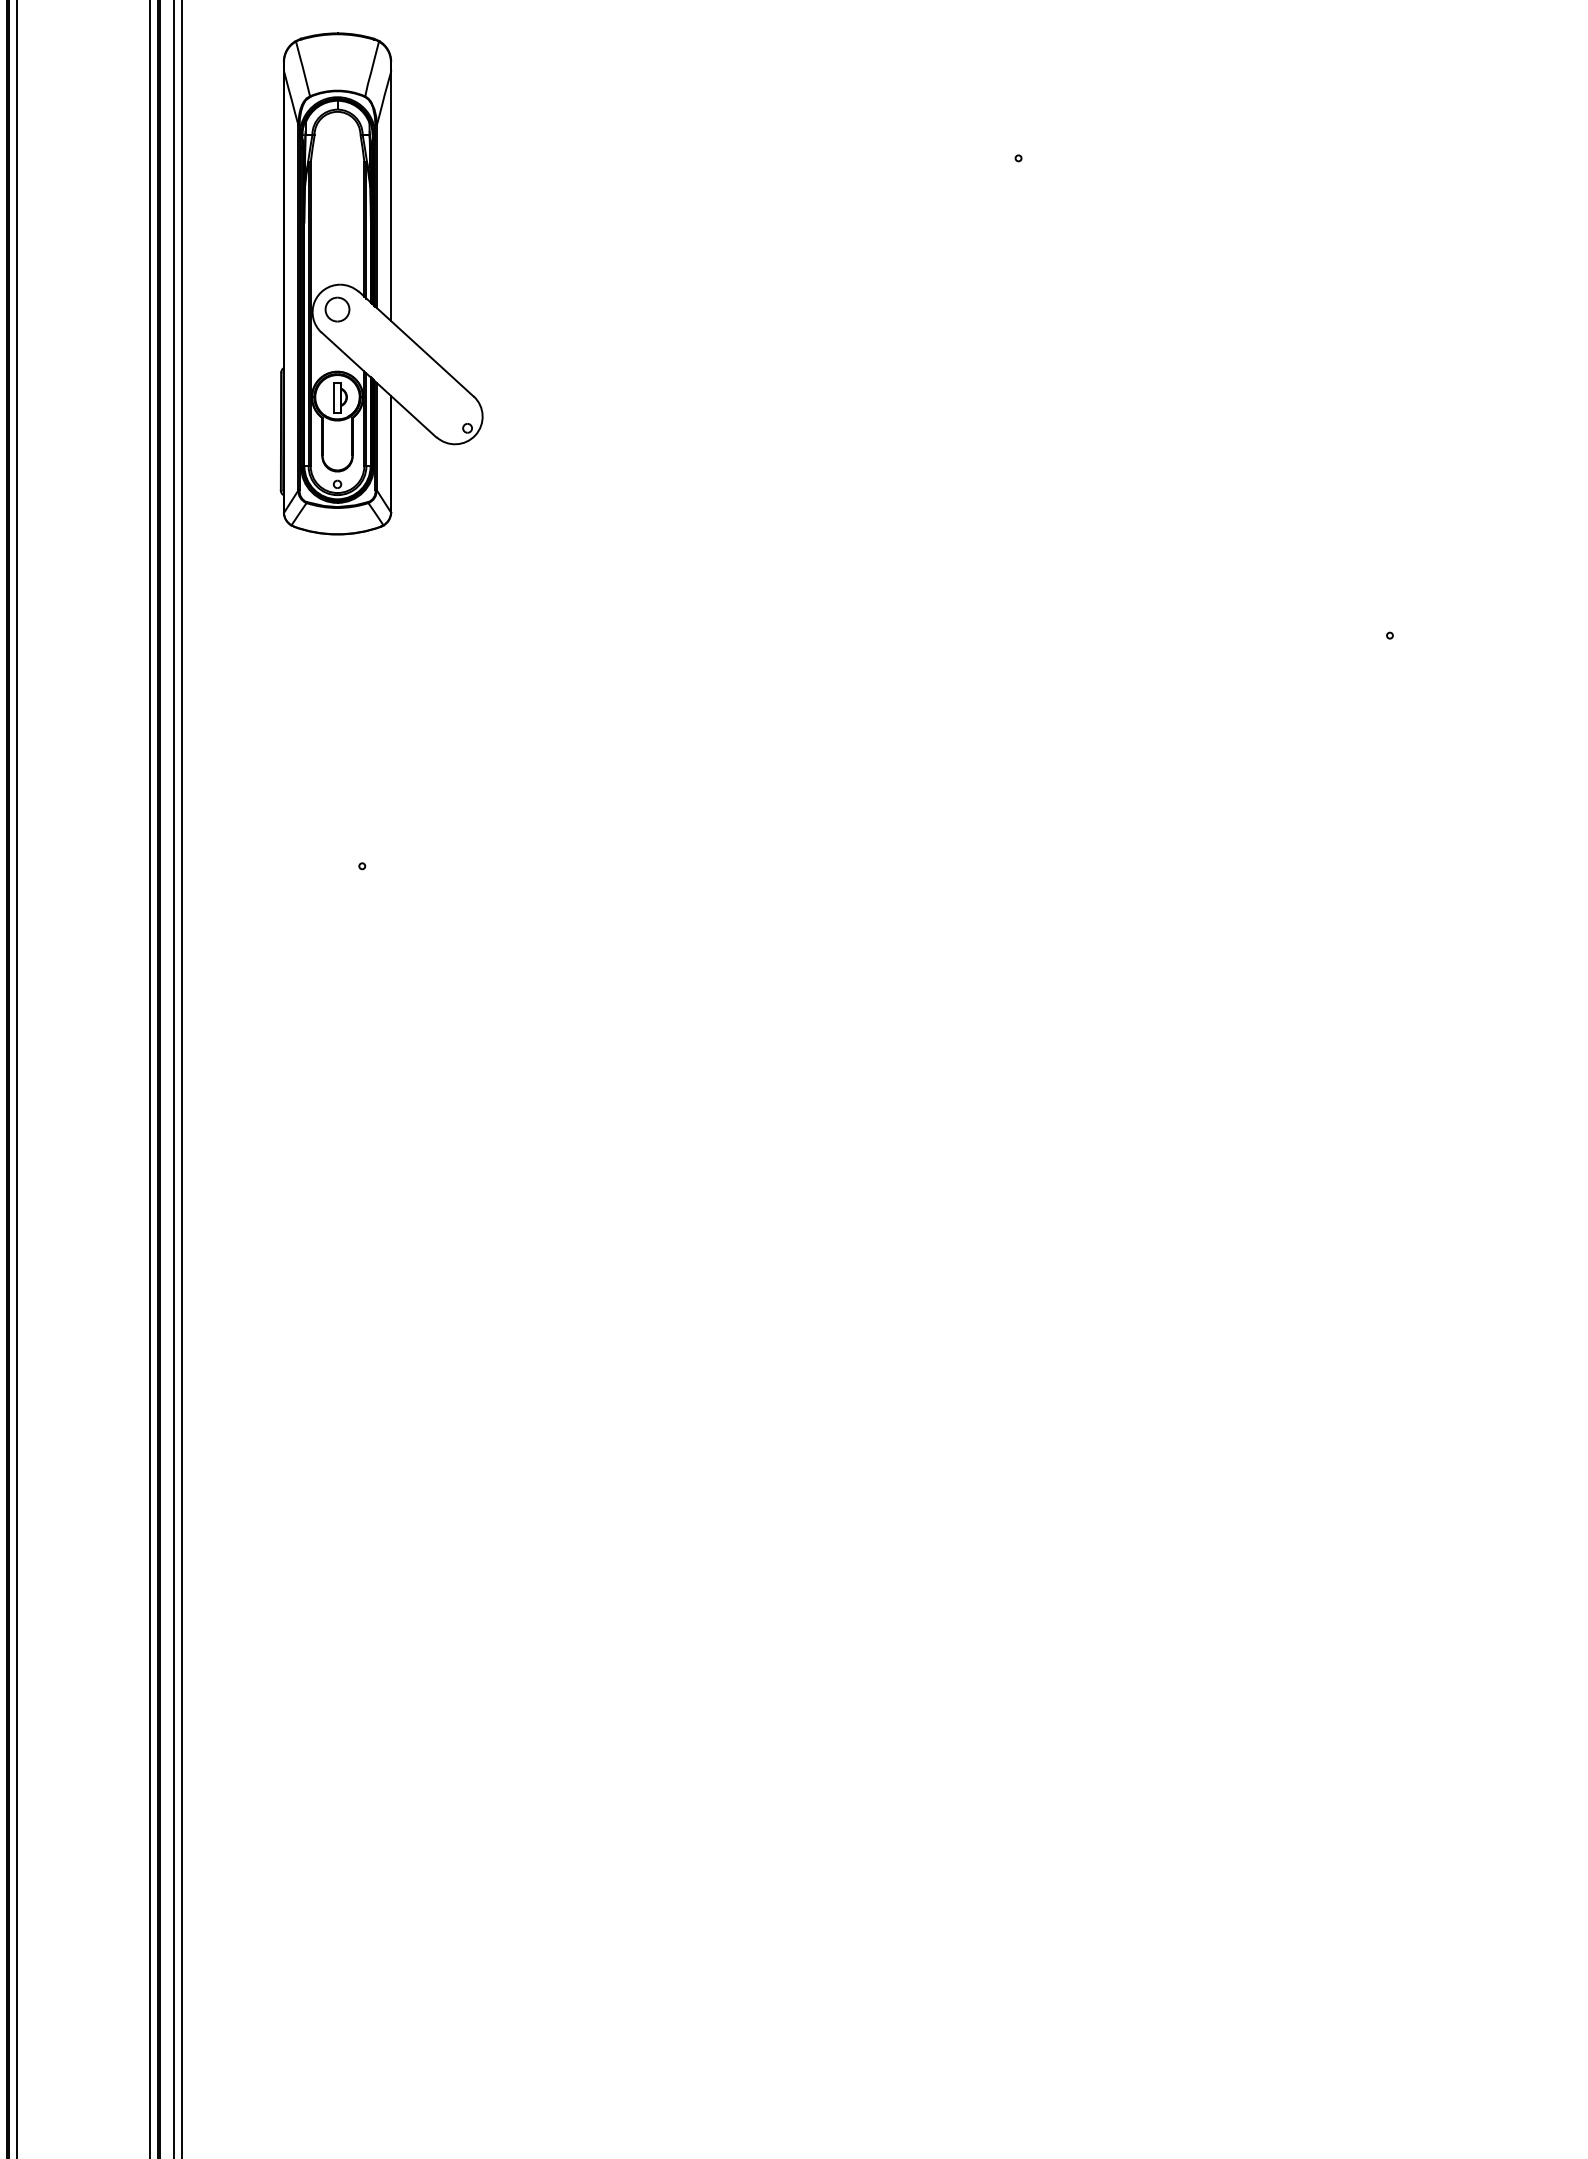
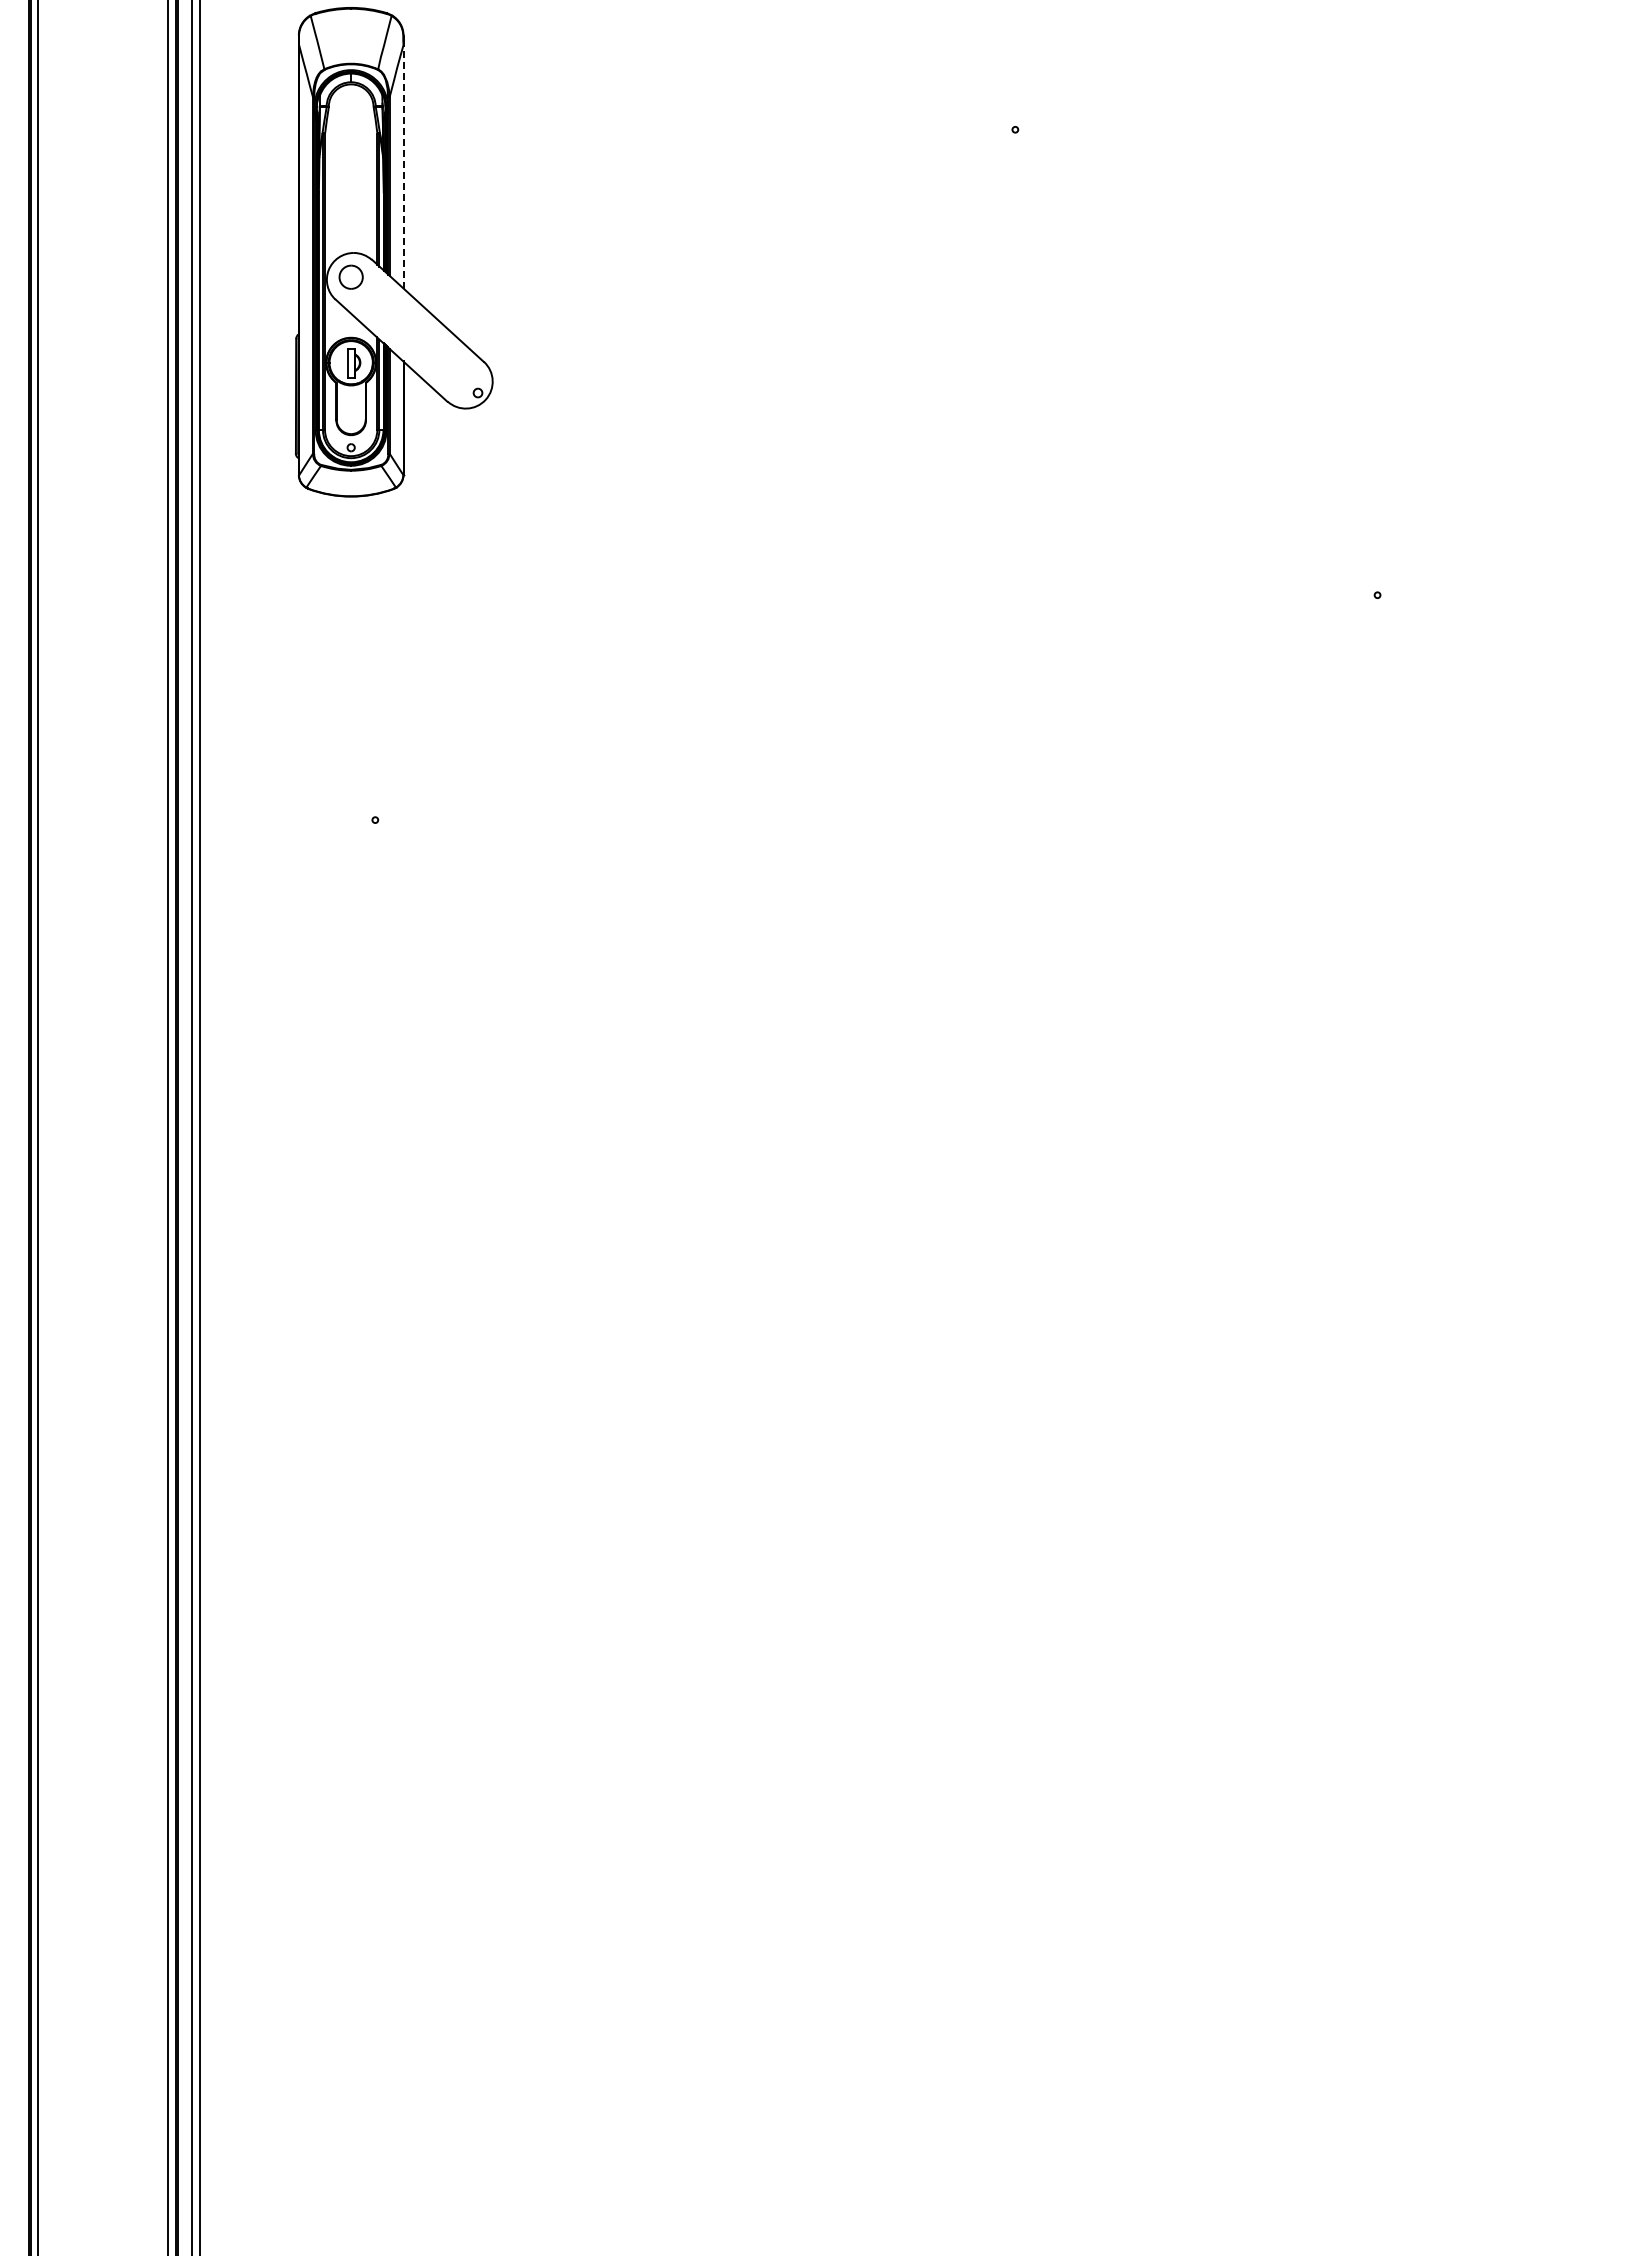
line: (391, 196) -> (403, 166), solid -> dashed

